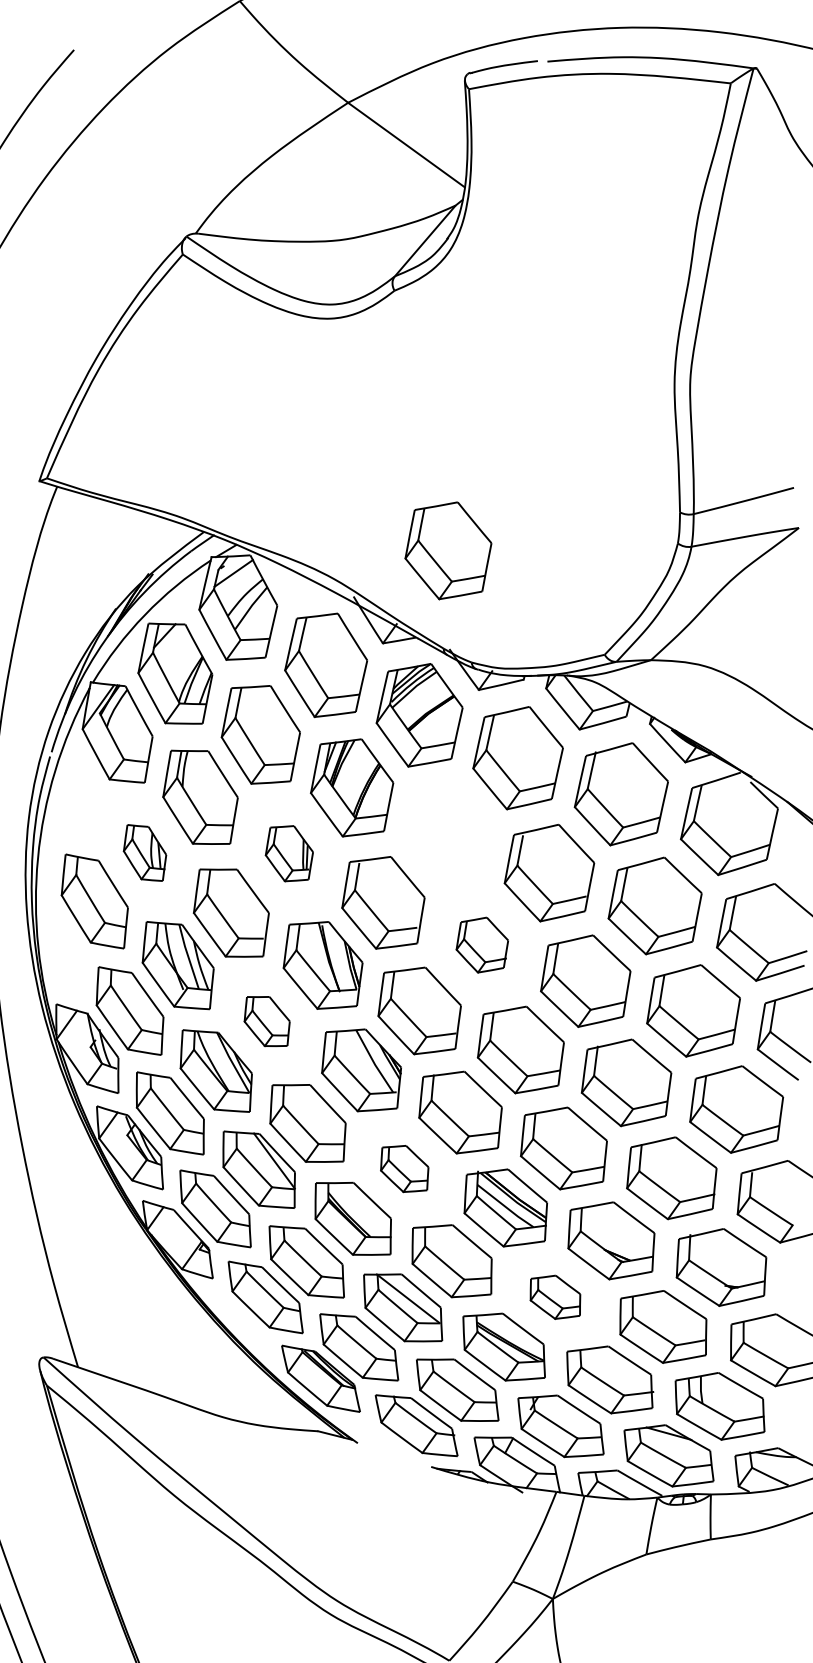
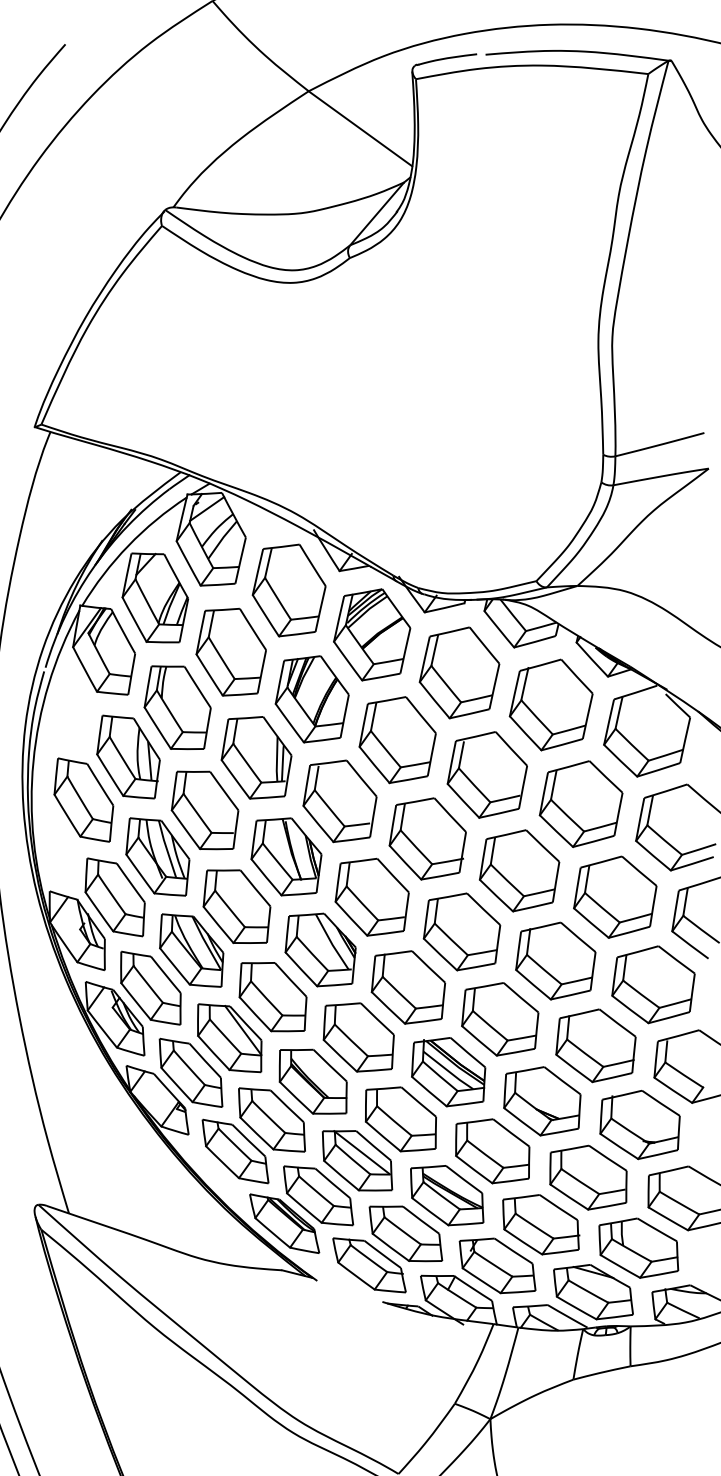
part: (448, 550) -> (397, 739), moved
part: (144, 852) -> (127, 756), size x1.67
part: (289, 853) -> (256, 757), size x1.67
part: (482, 944) -> (427, 838), size x1.67
part: (266, 1021) -> (236, 906), size x1.67
part: (404, 1168) -> (358, 1037), size x1.67
part: (555, 1297) -> (492, 1151), size x1.67

